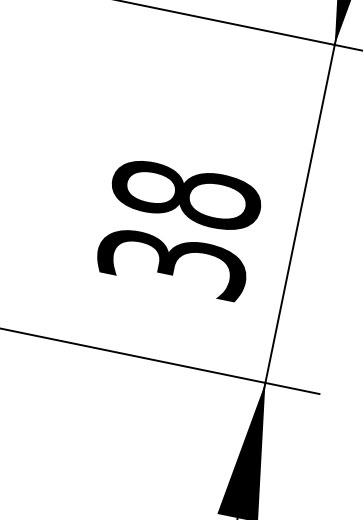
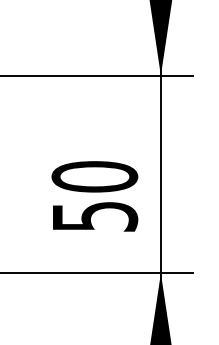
text: (178, 228) -> (94, 196), 38 -> 50

